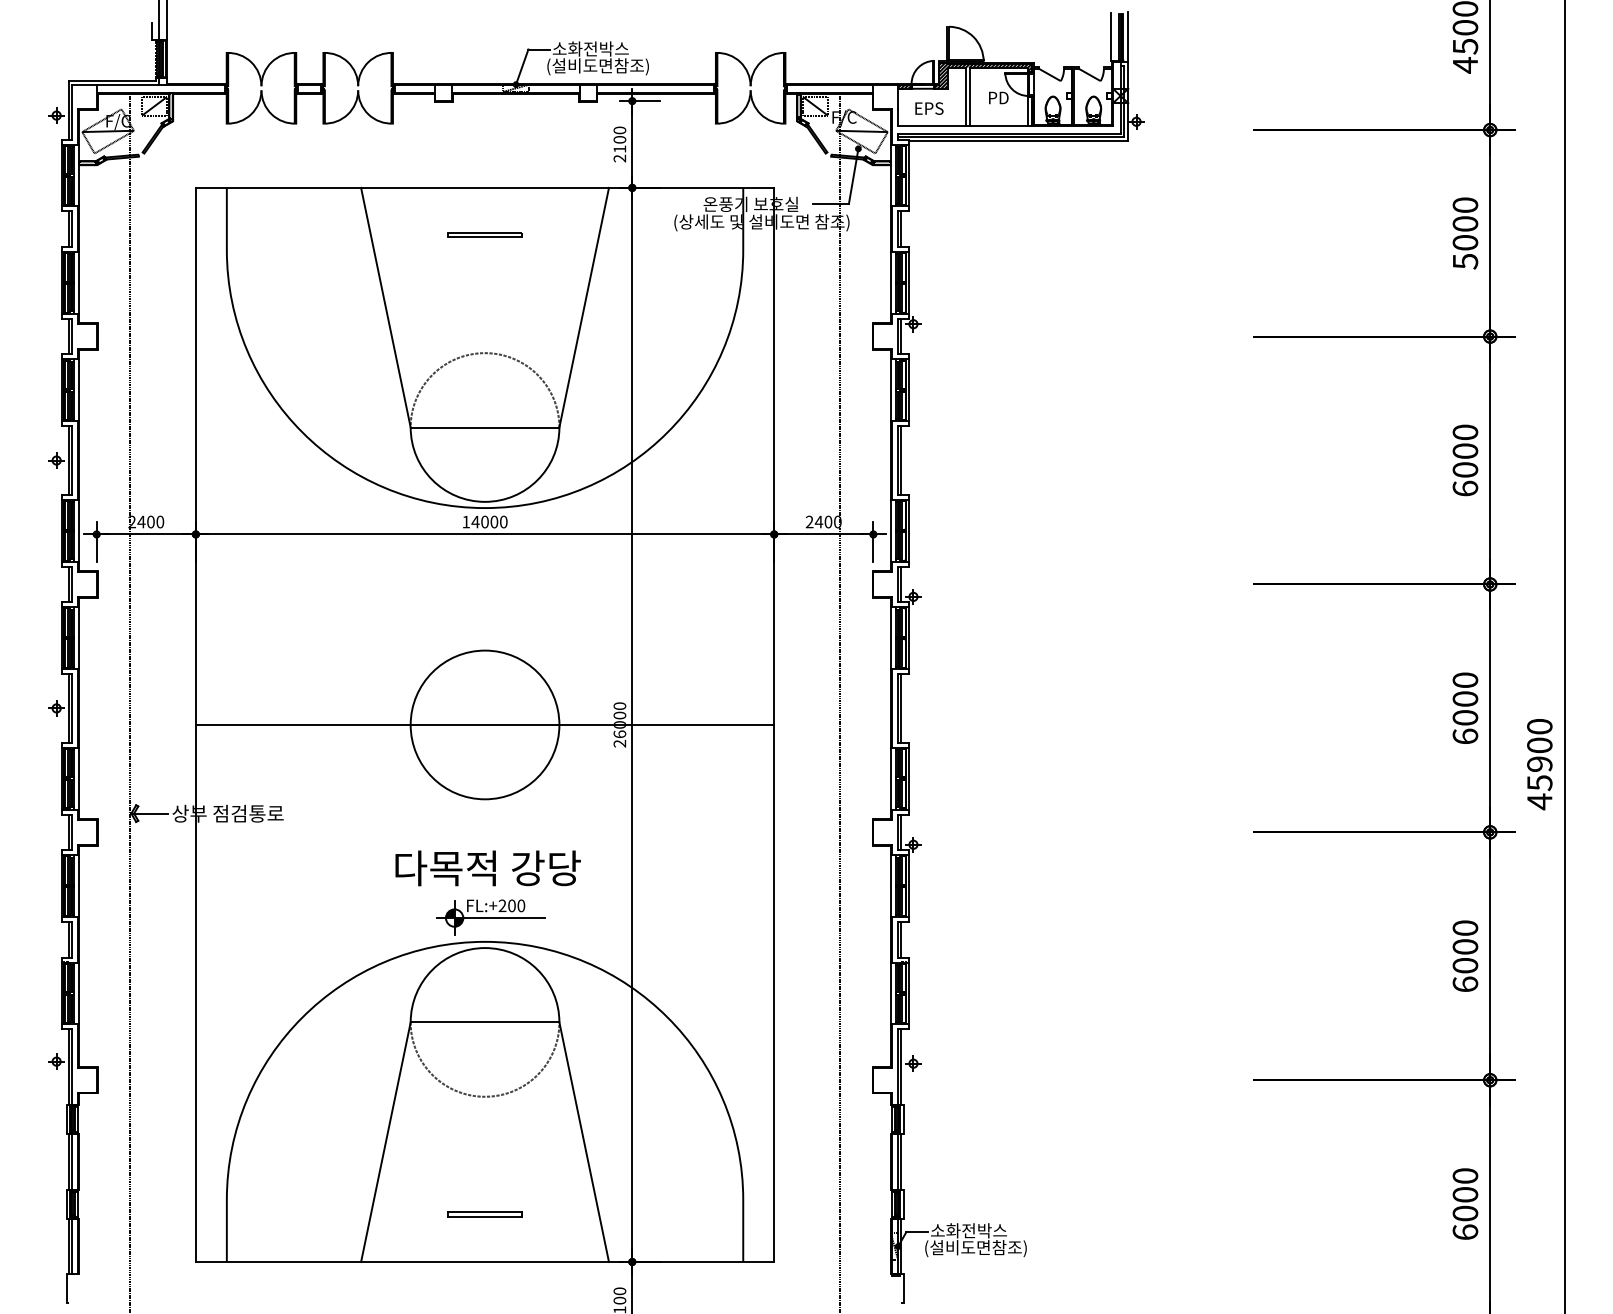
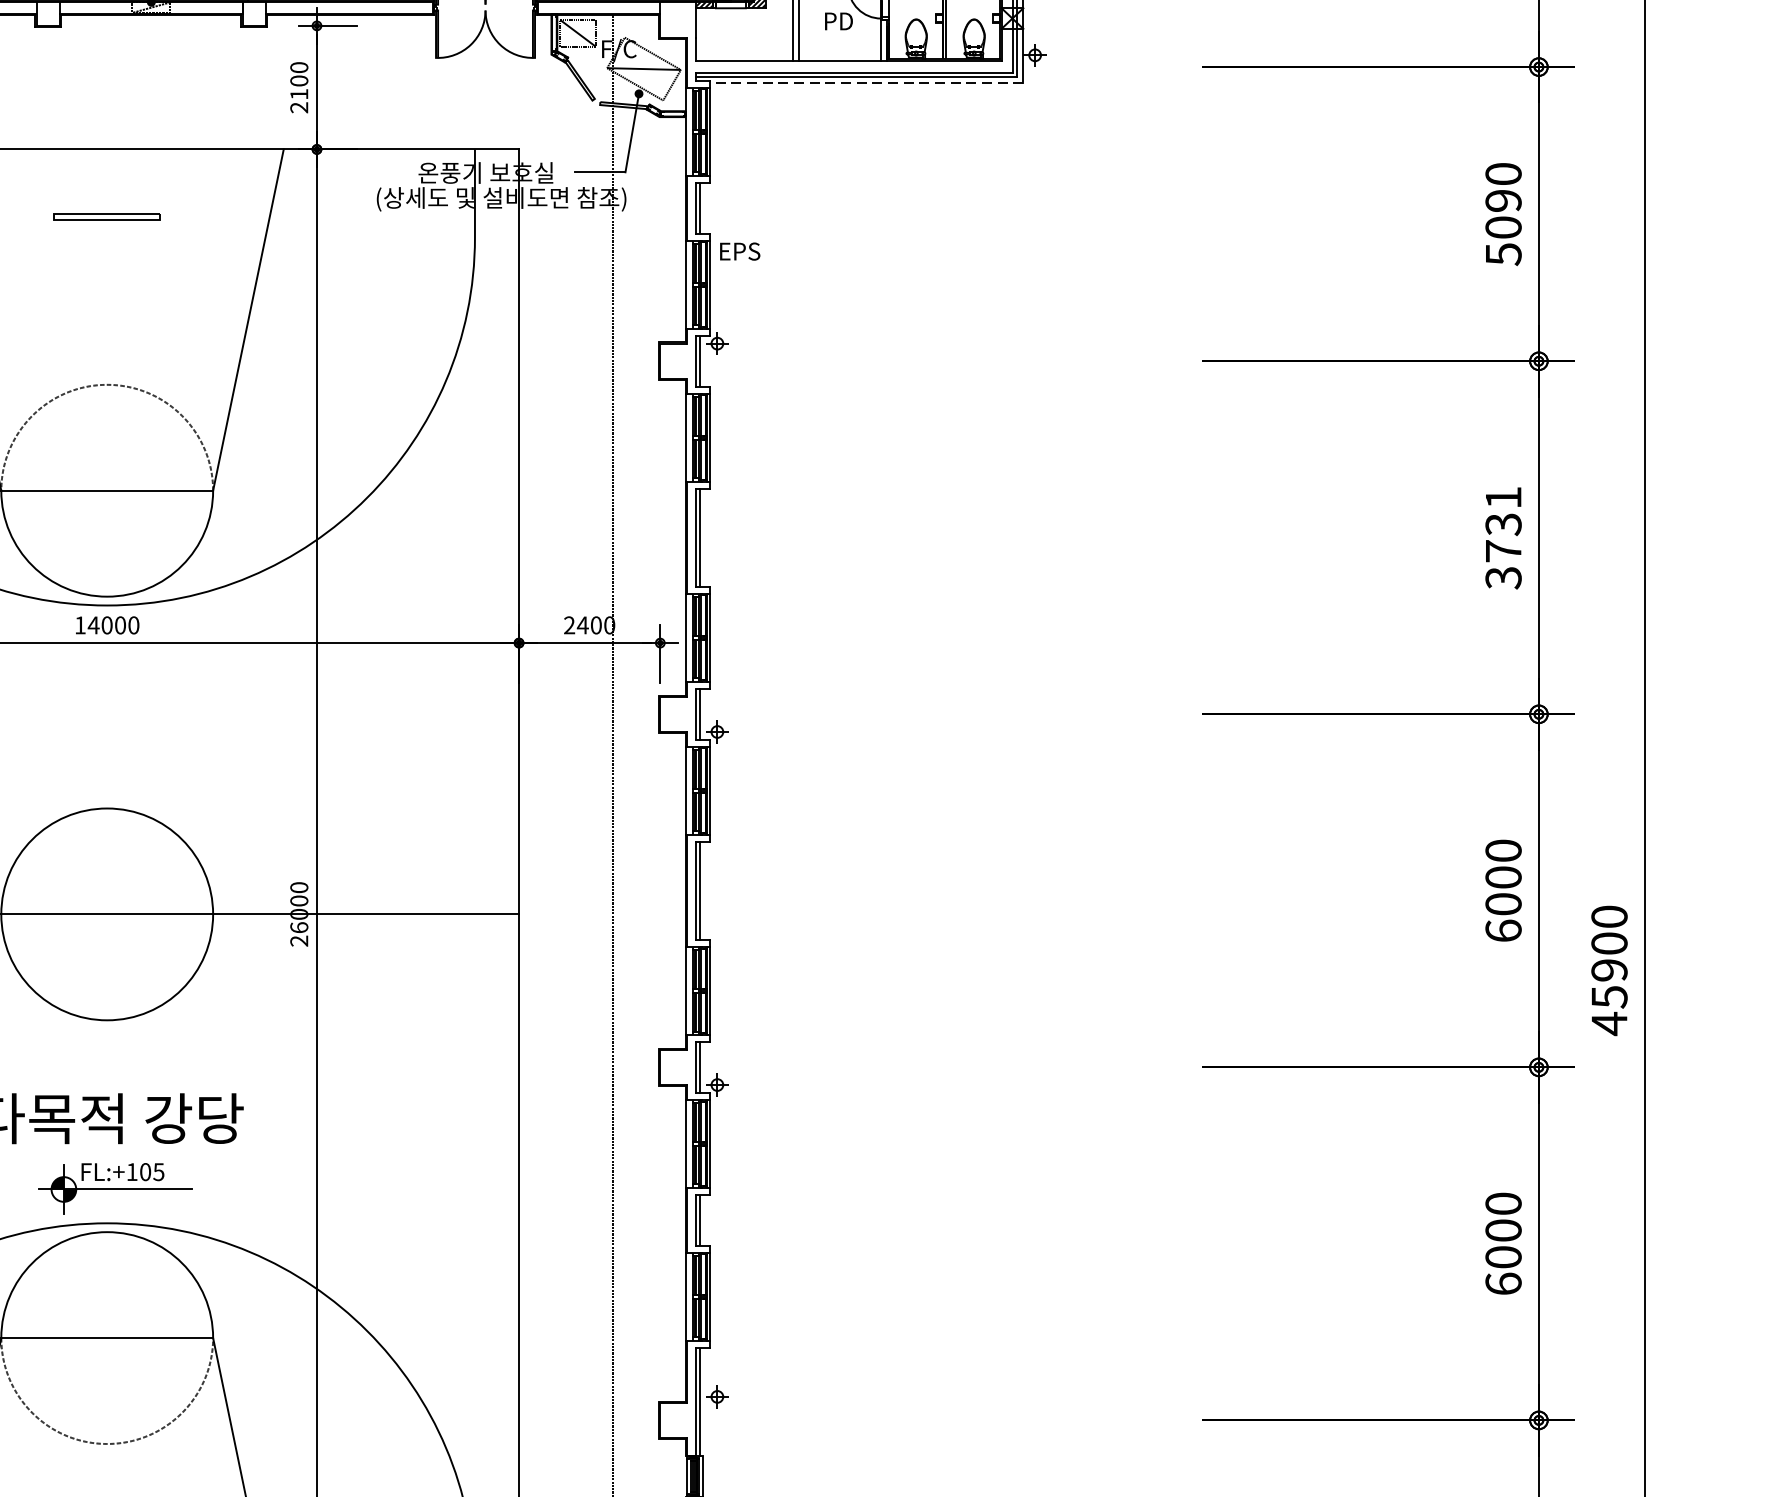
text: (929, 108) -> (740, 251), moved
line: (1018, 141) -> (867, 83), solid -> dashed
text: (1465, 223) -> (1503, 200), 5000 -> 5090
text: (1465, 460) -> (1503, 537), 6000 -> 3731
text: (511, 905) -> (144, 1171), FL:+200 -> FL:+105

